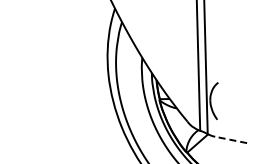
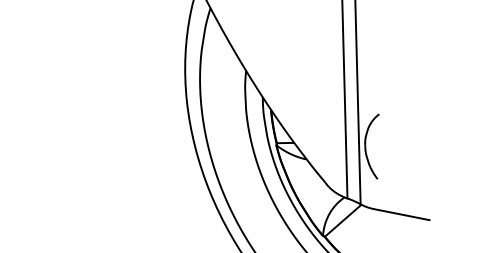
line: (230, 139) -> (400, 213), dashed -> solid

